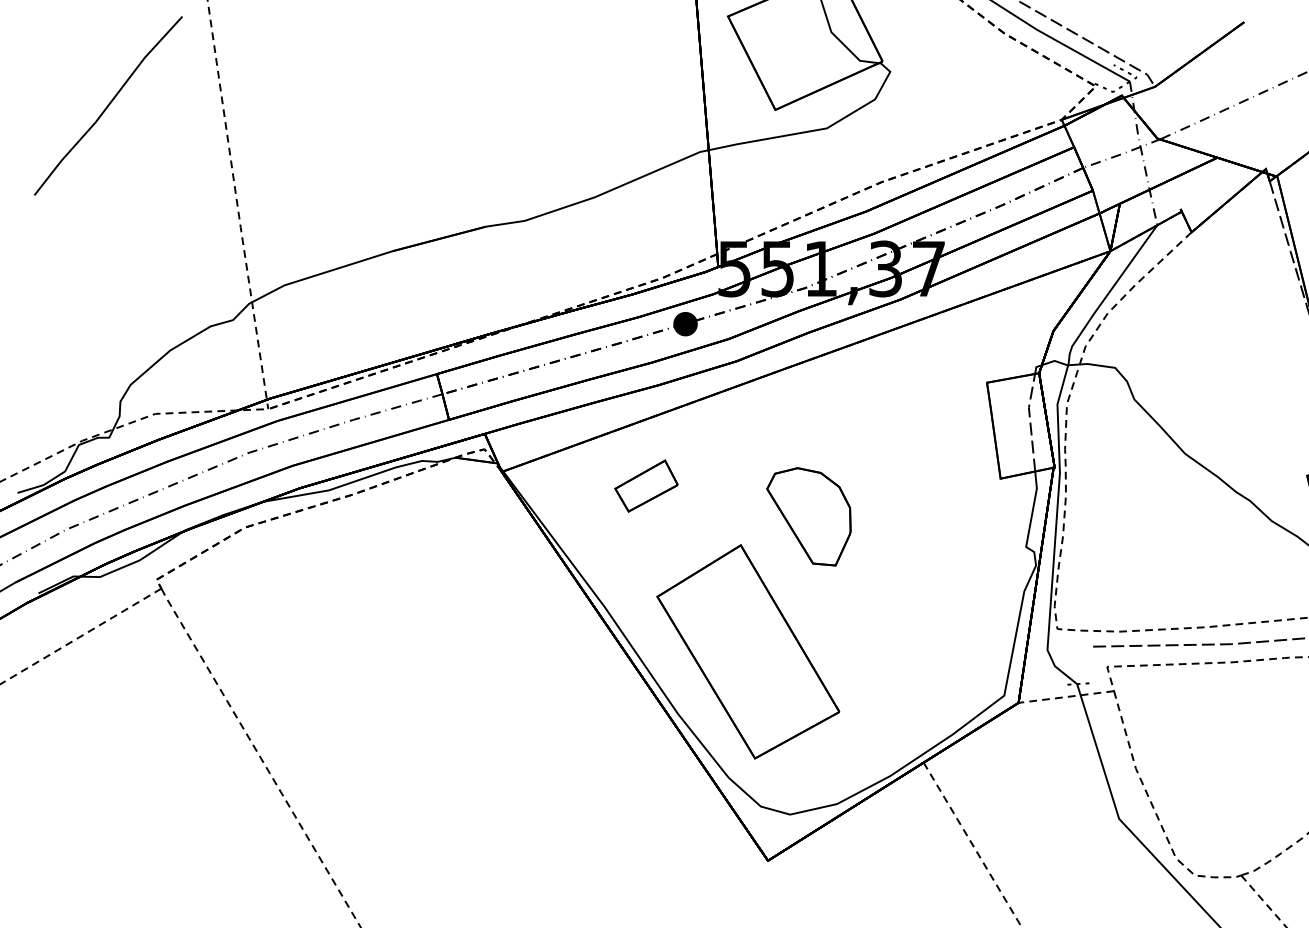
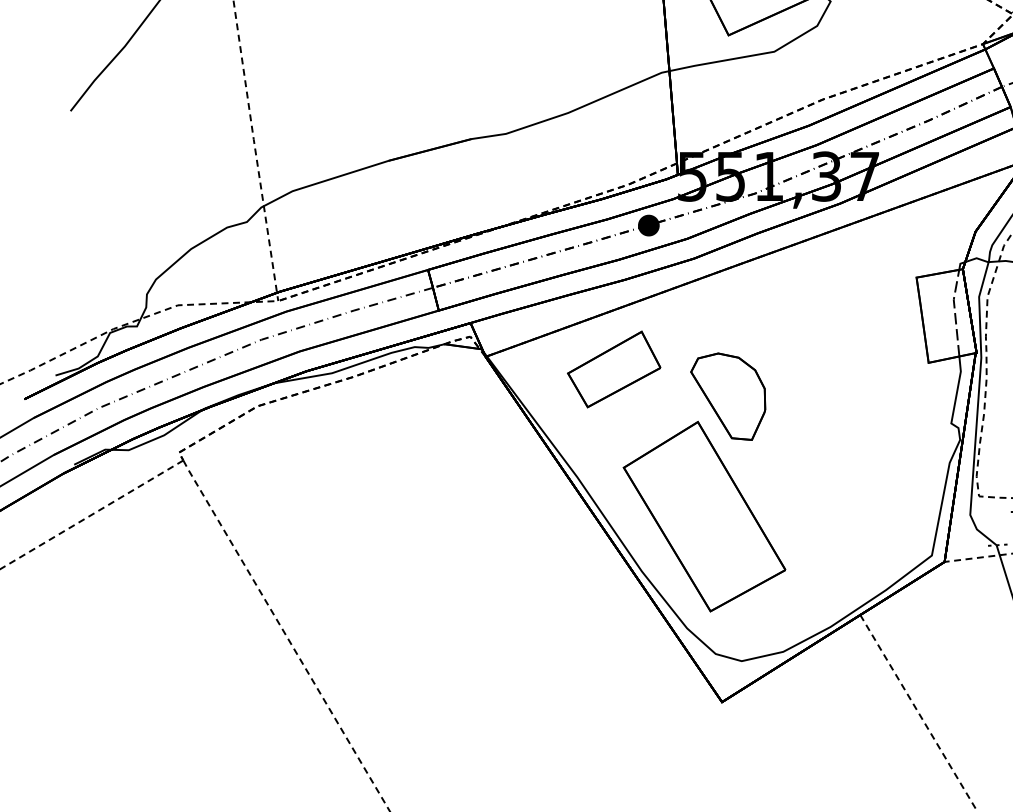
part: (646, 485) -> (614, 368), size x1.67
part: (808, 516) -> (727, 396), moved

